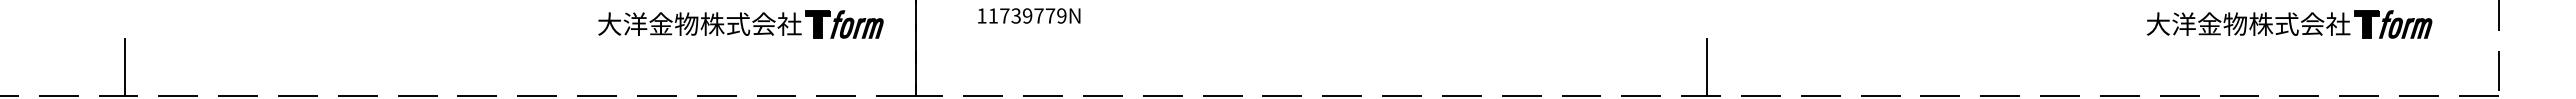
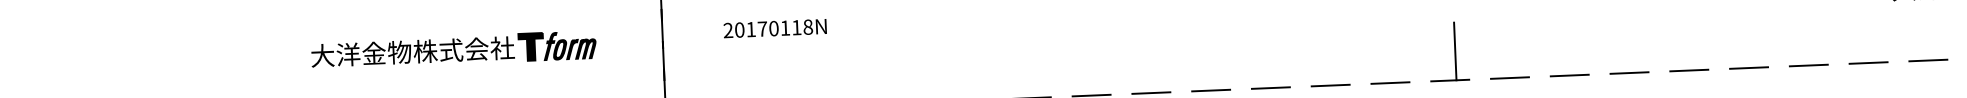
text: (1021, 15) -> (767, 28), 11739779N -> 20170118N
part: (740, 24) -> (453, 50), moved

